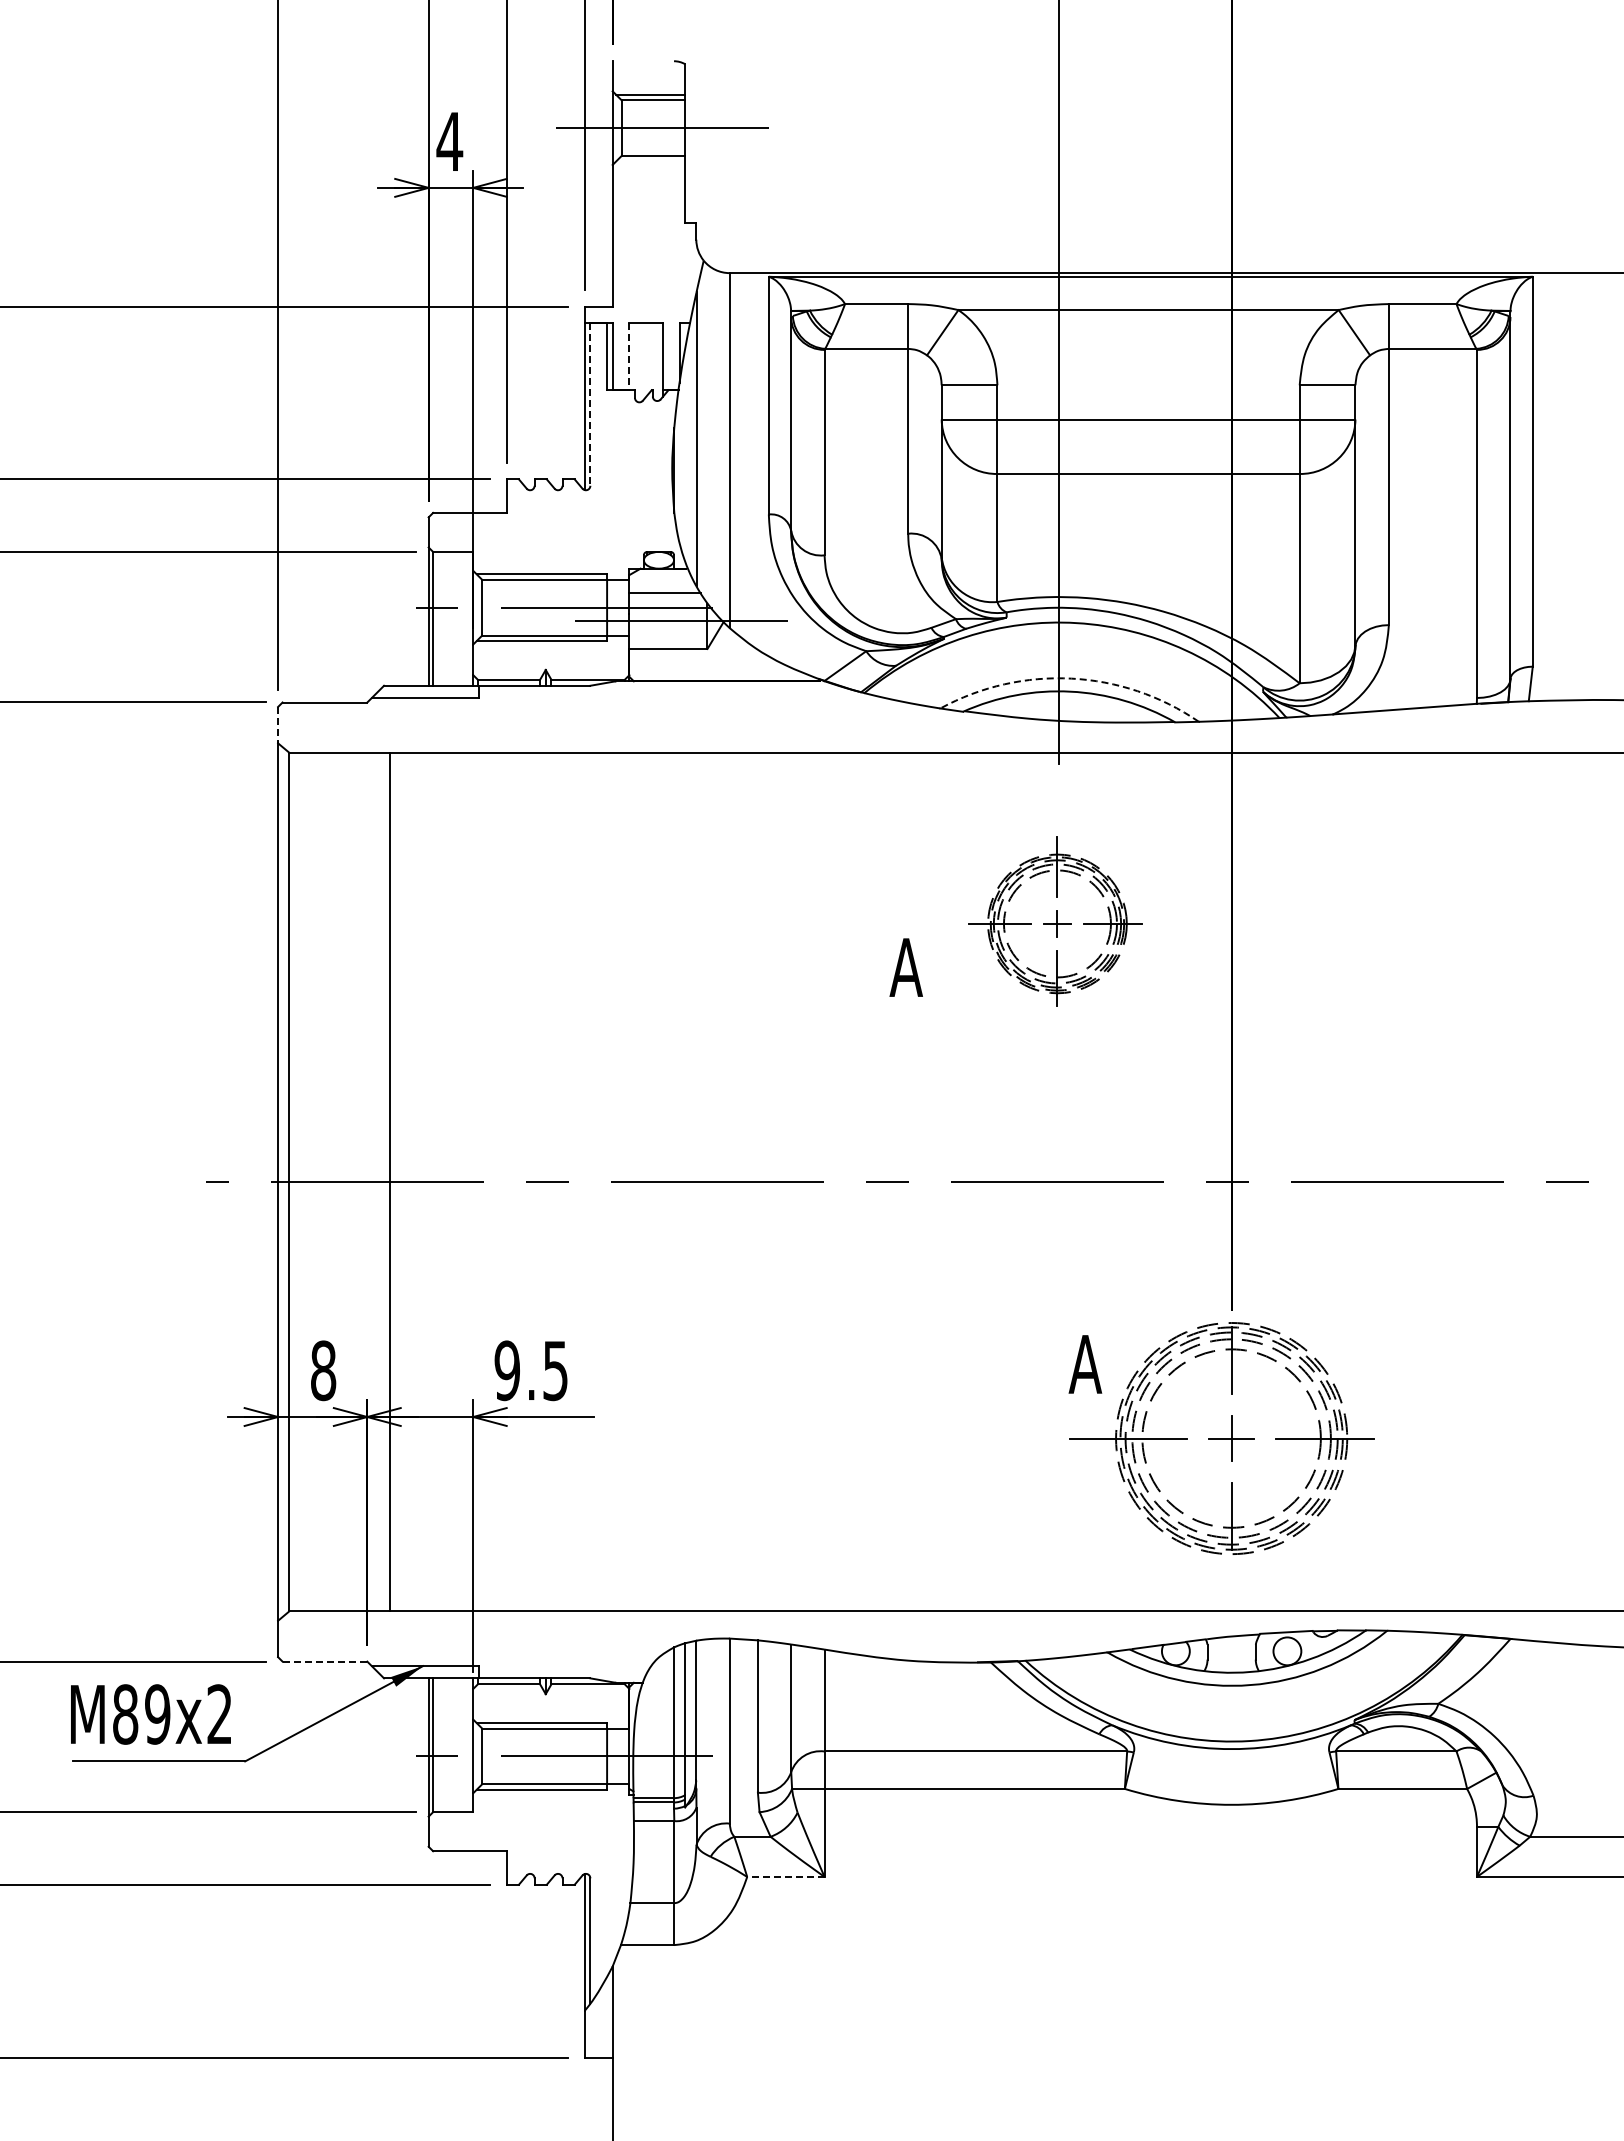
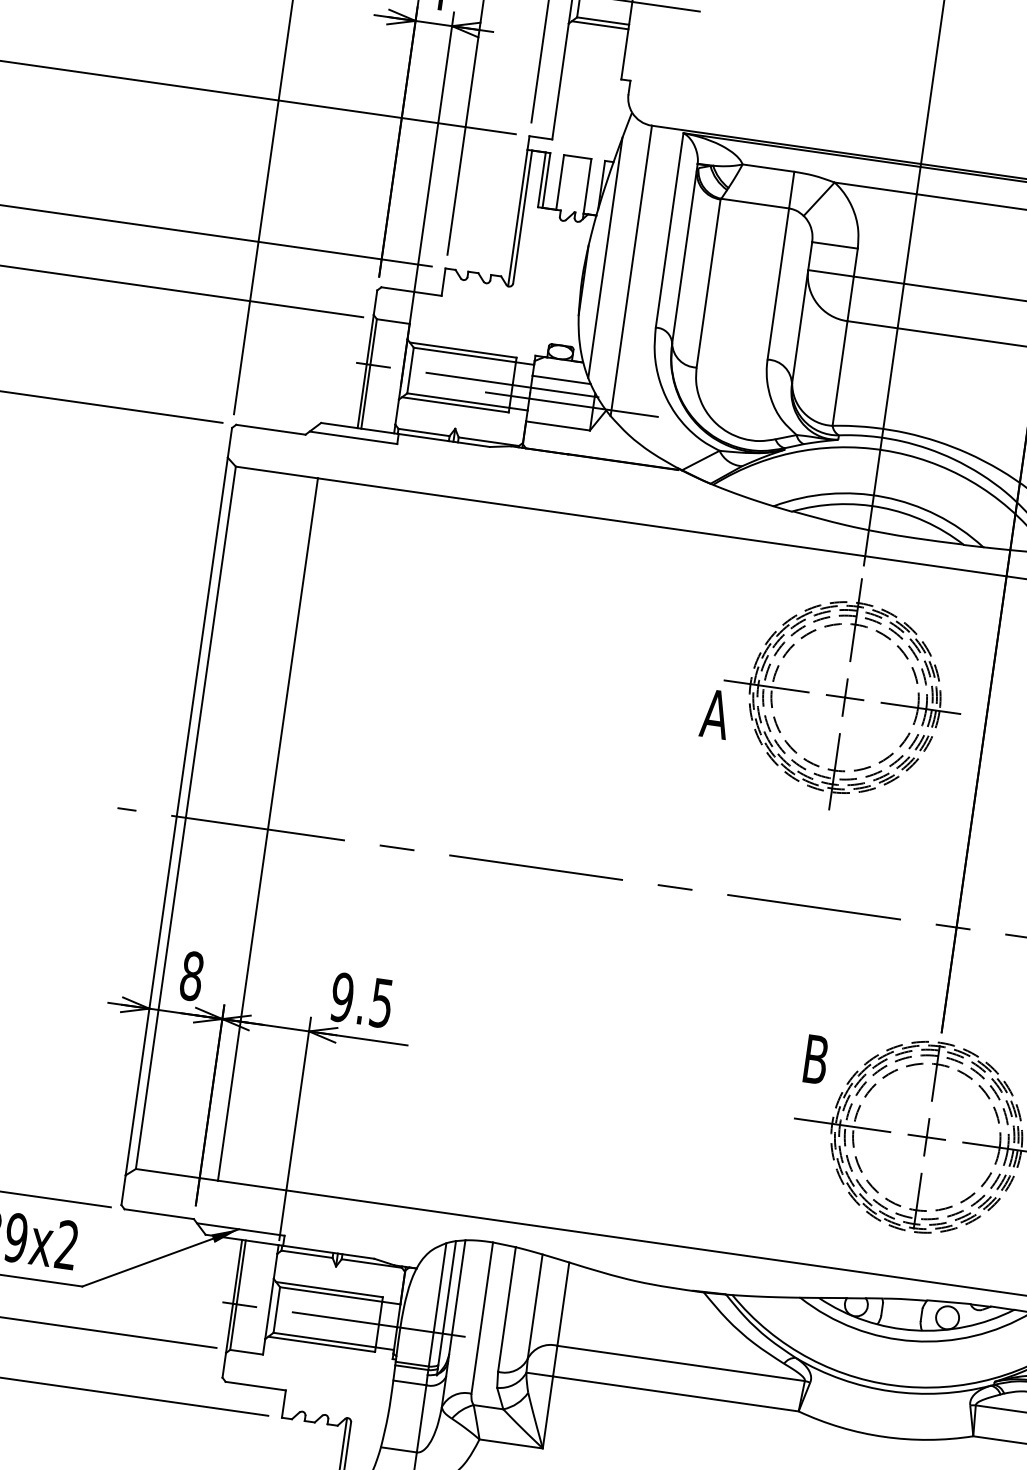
line: (650, 161) -> (600, 25), added
line: (629, 357) -> (560, 183), dashed -> solid
line: (590, 405) -> (522, 217), dashed -> solid
arc: (1071, 678) -> (884, 497), dashed -> solid
line: (278, 725) -> (230, 443), dashed -> solid
part: (1055, 921) -> (842, 693), size x1.67
text: (1085, 1364) -> (815, 1059), A -> B
line: (325, 1661) -> (159, 1214), dashed -> solid
line: (785, 1876) -> (510, 1443), dashed -> solid

